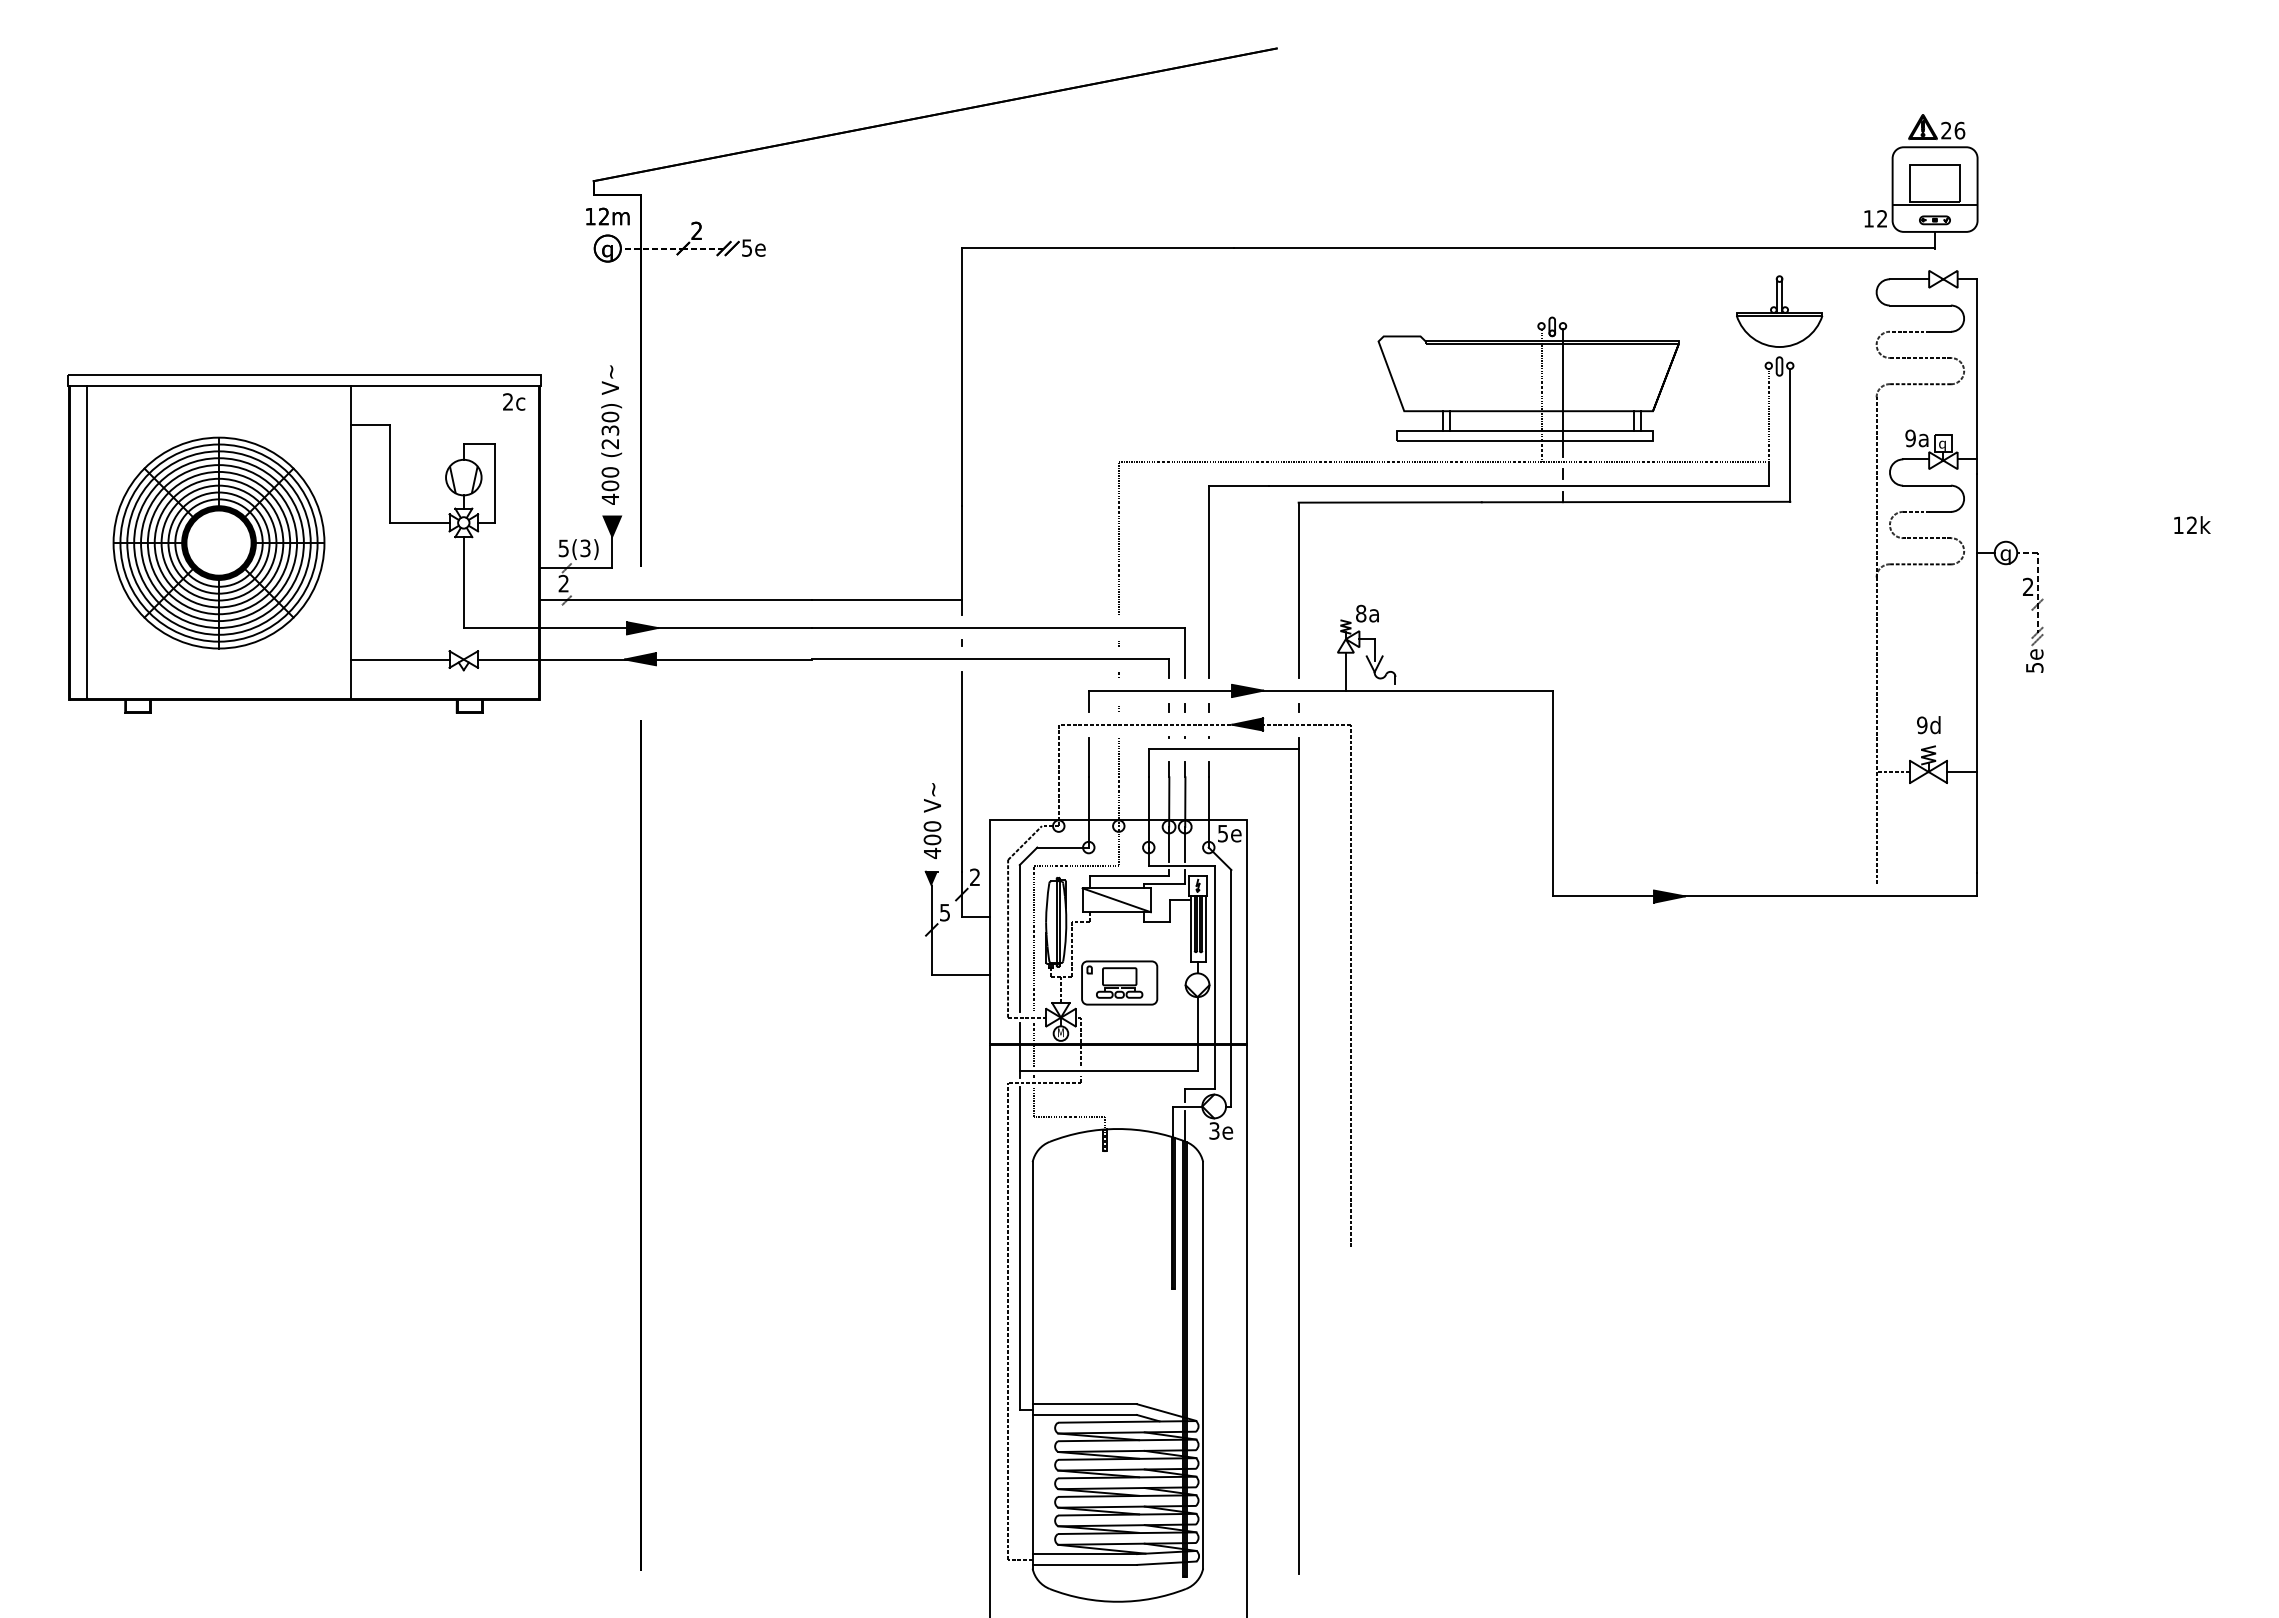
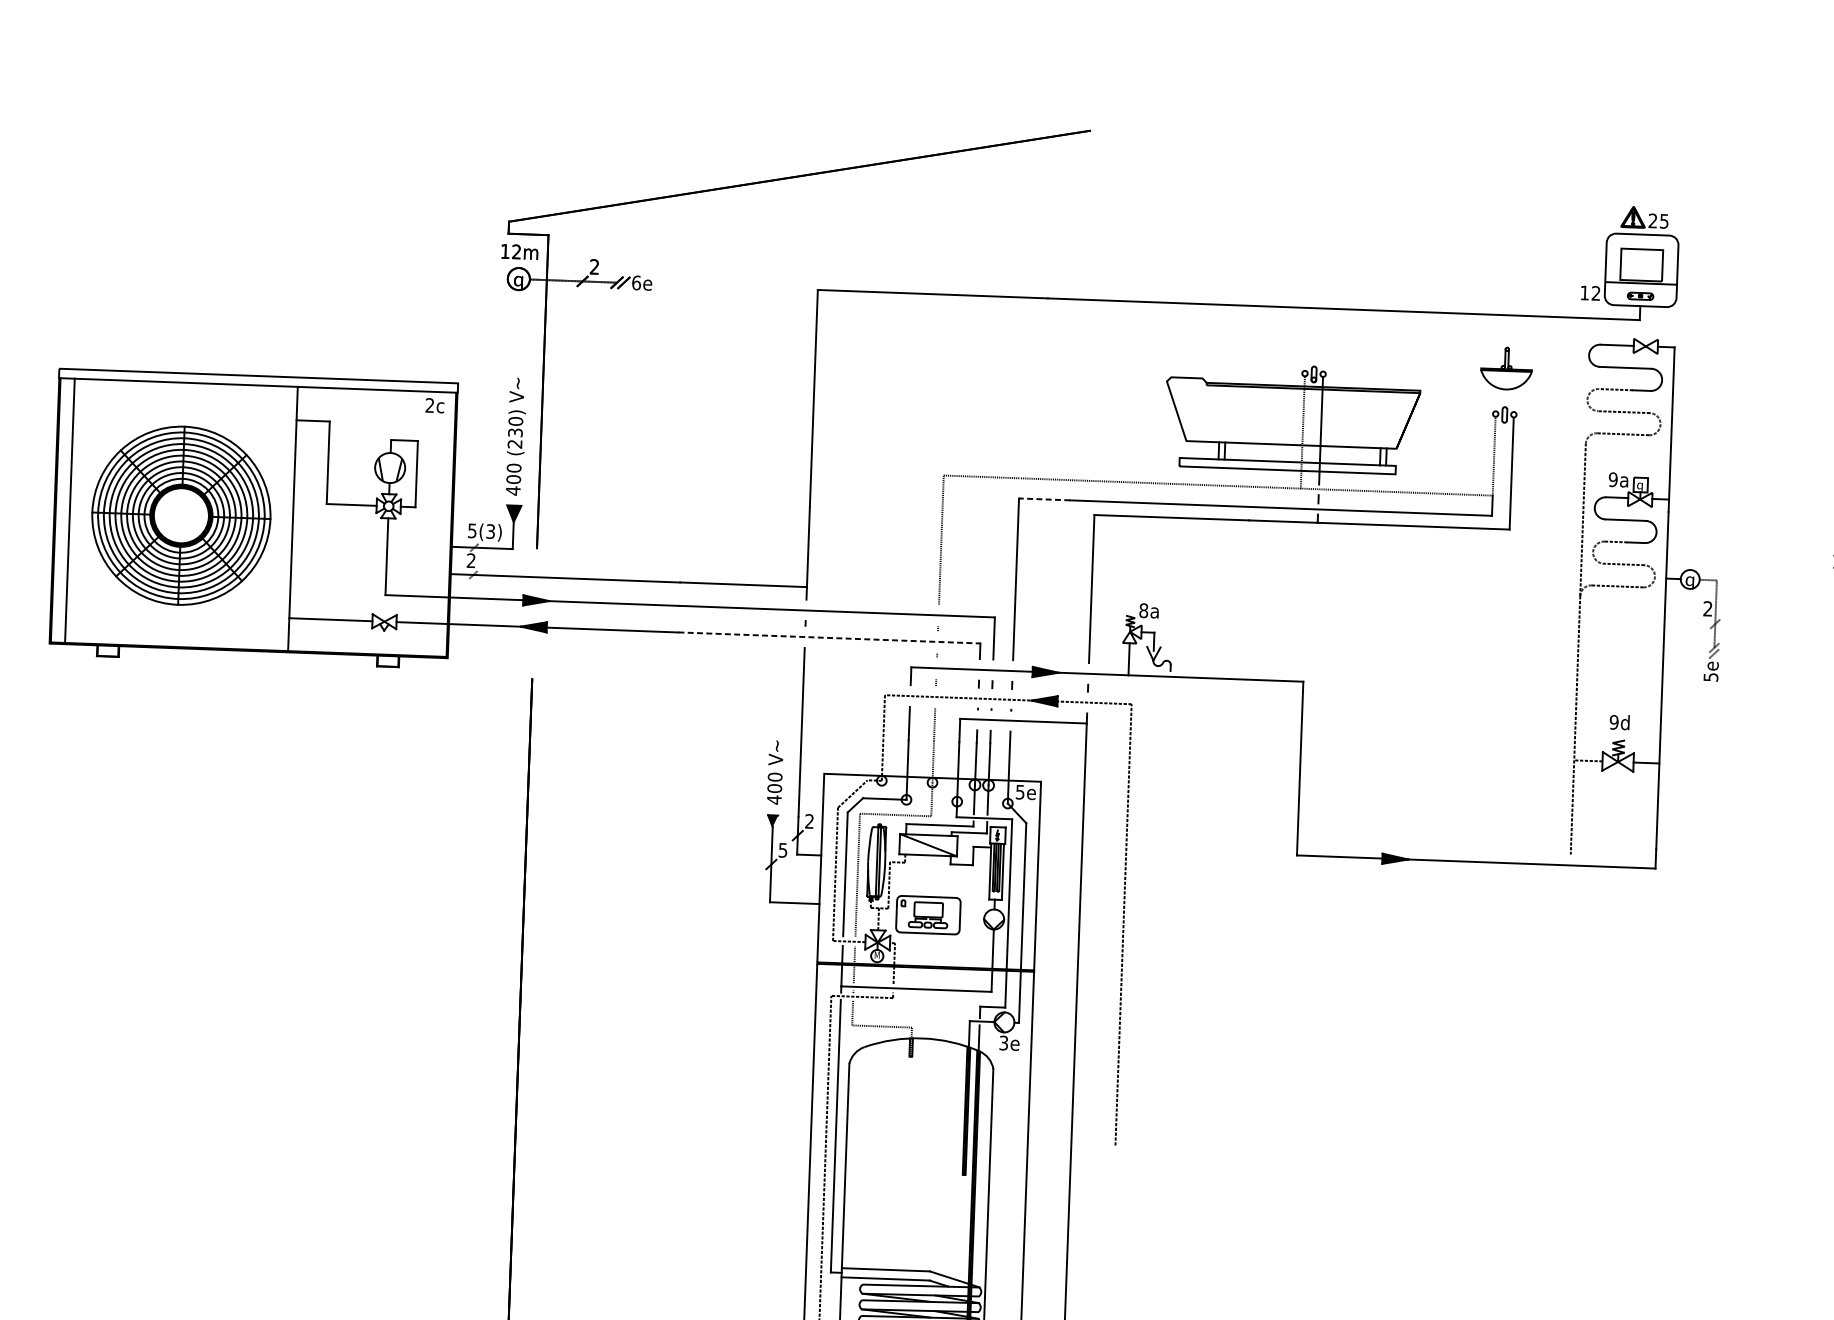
text: (1959, 130) -> (1664, 221), 26 -> 25
text: (747, 247) -> (636, 282), 5e -> 6e
part: (1779, 311) -> (1506, 368), size x0.7
line: (1238, 486) -> (1044, 499), solid -> dashed
line: (990, 659) -> (829, 637), solid -> dashed

